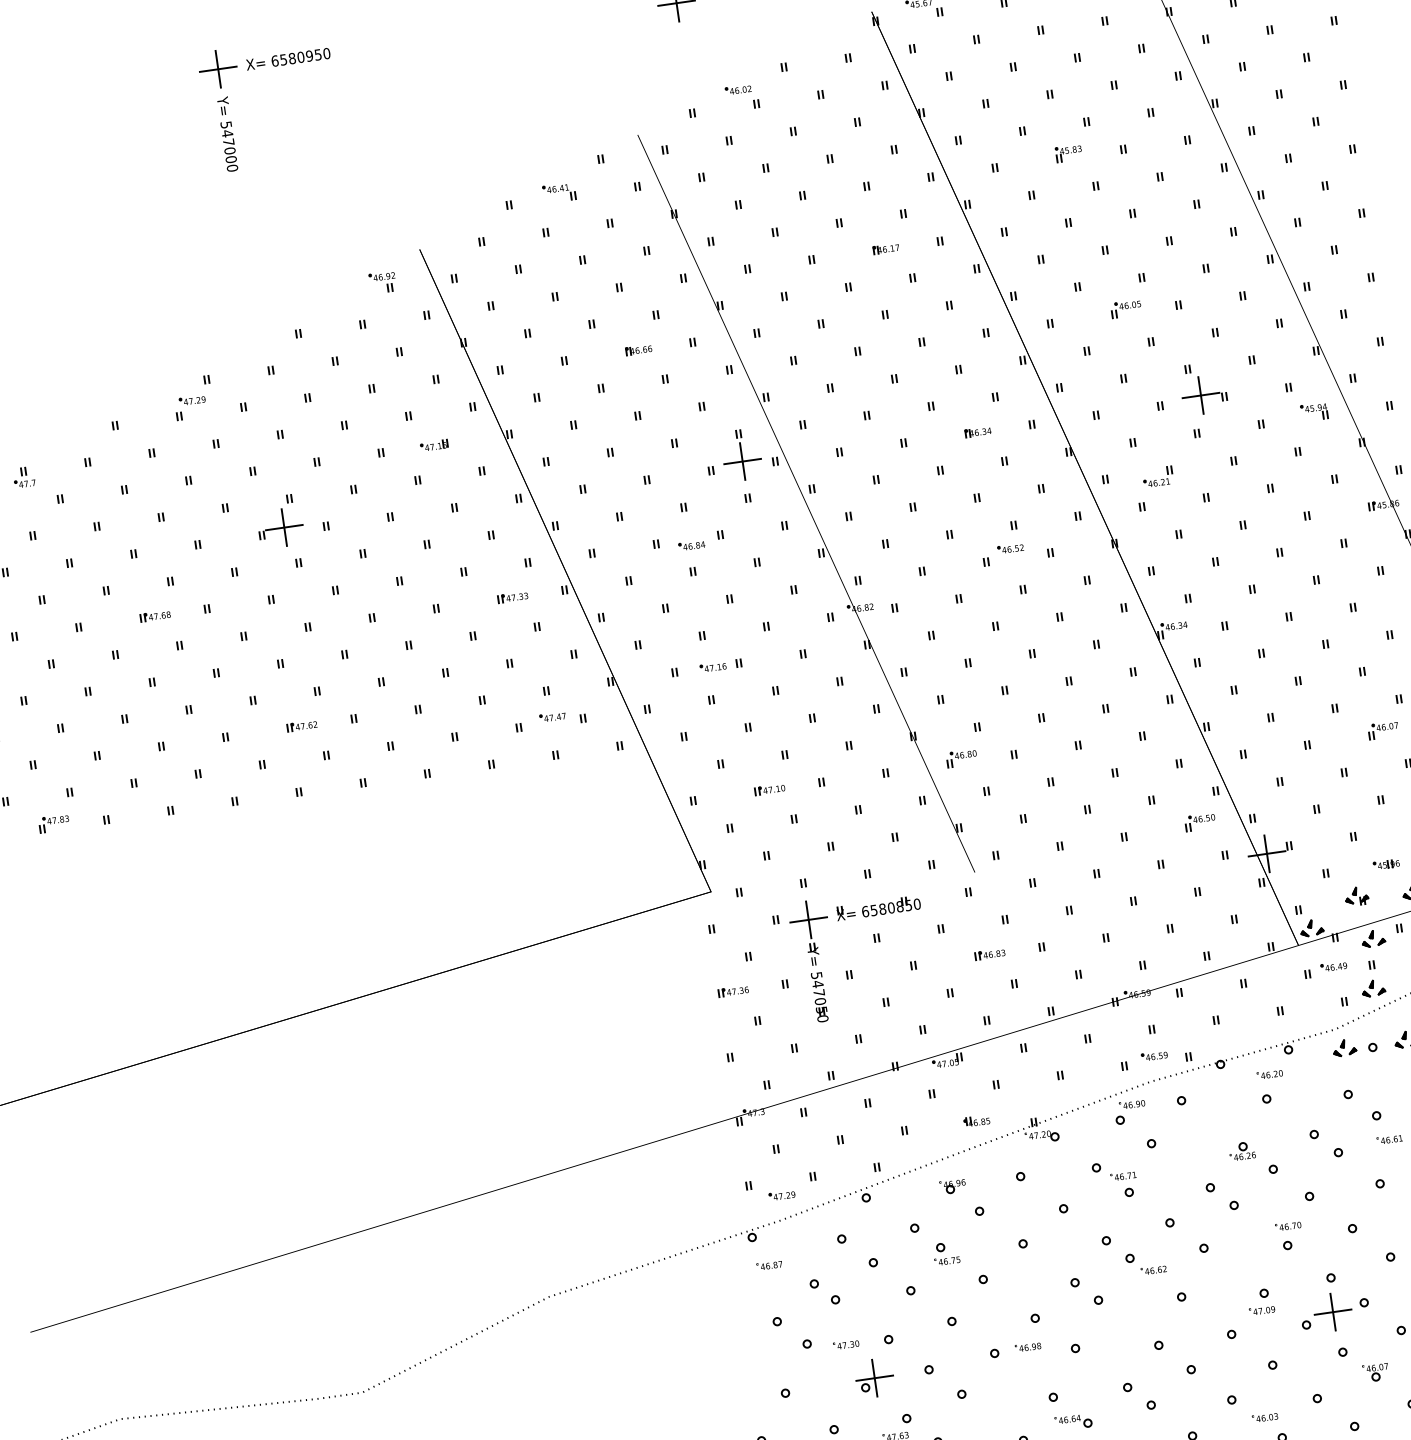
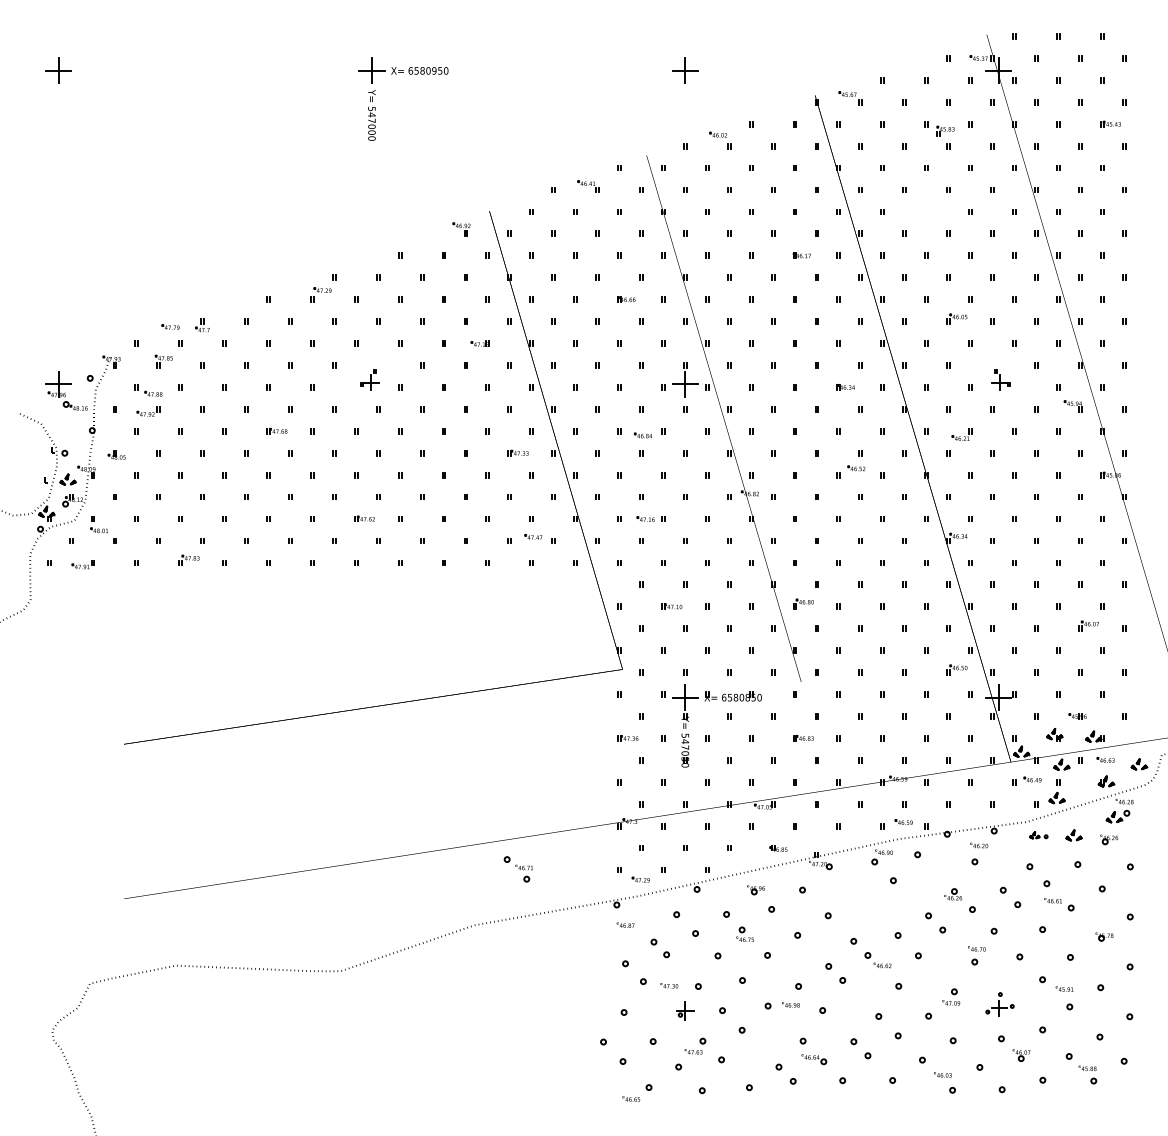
part: (1068, 152) -> (945, 130), moved
part: (1202, 388) -> (1000, 379), size x0.6
part: (279, 521) -> (369, 379), size x0.6
part: (1354, 1047) -> (1038, 835), size x0.6
part: (1113, 1180) -> (517, 869), moved
part: (1332, 1302) -> (999, 1004), size x0.6
part: (875, 1378) -> (685, 1011), size x0.7

